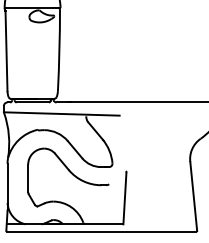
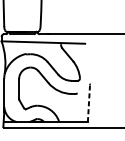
line: (124, 198) -> (88, 103), solid -> dashed

